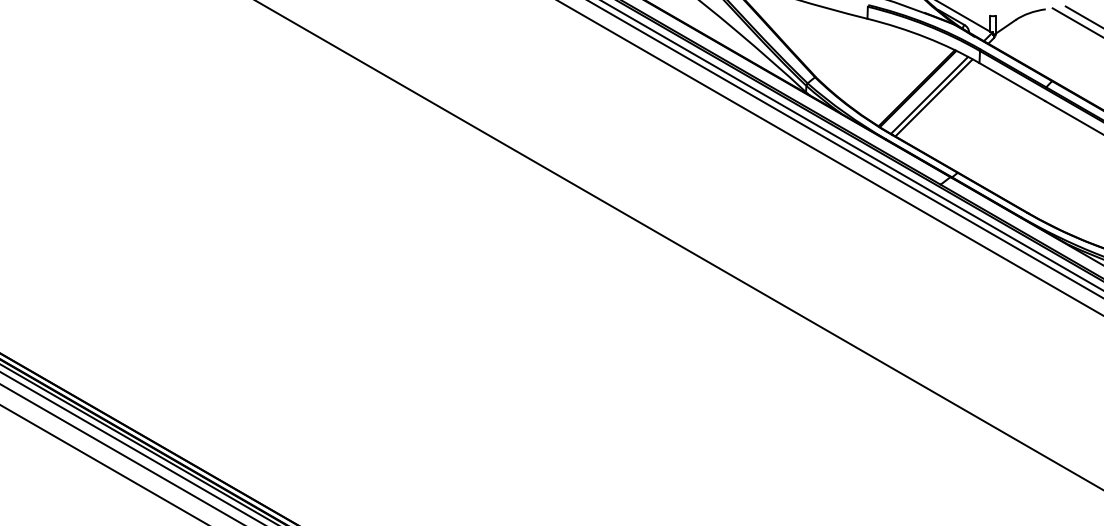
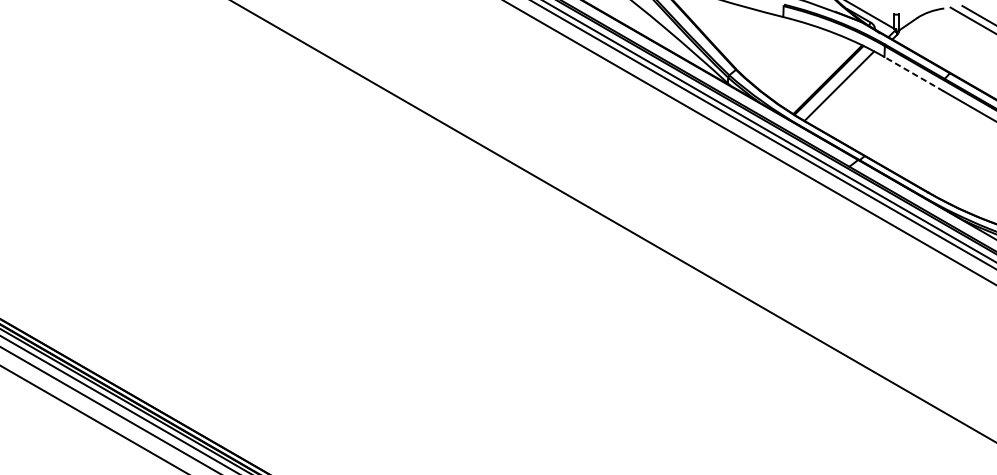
line: (1012, 82) -> (914, 74), solid -> dashed
line: (933, 97) -> (842, 88), removed

